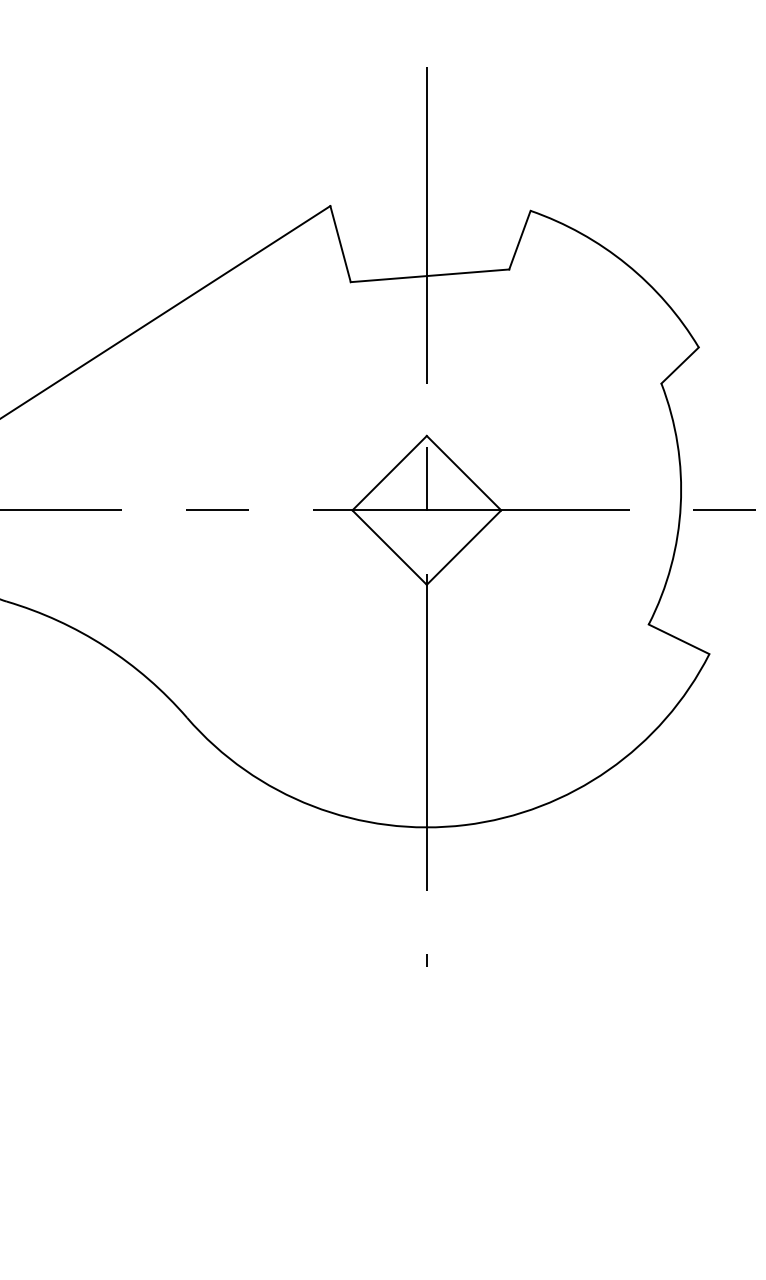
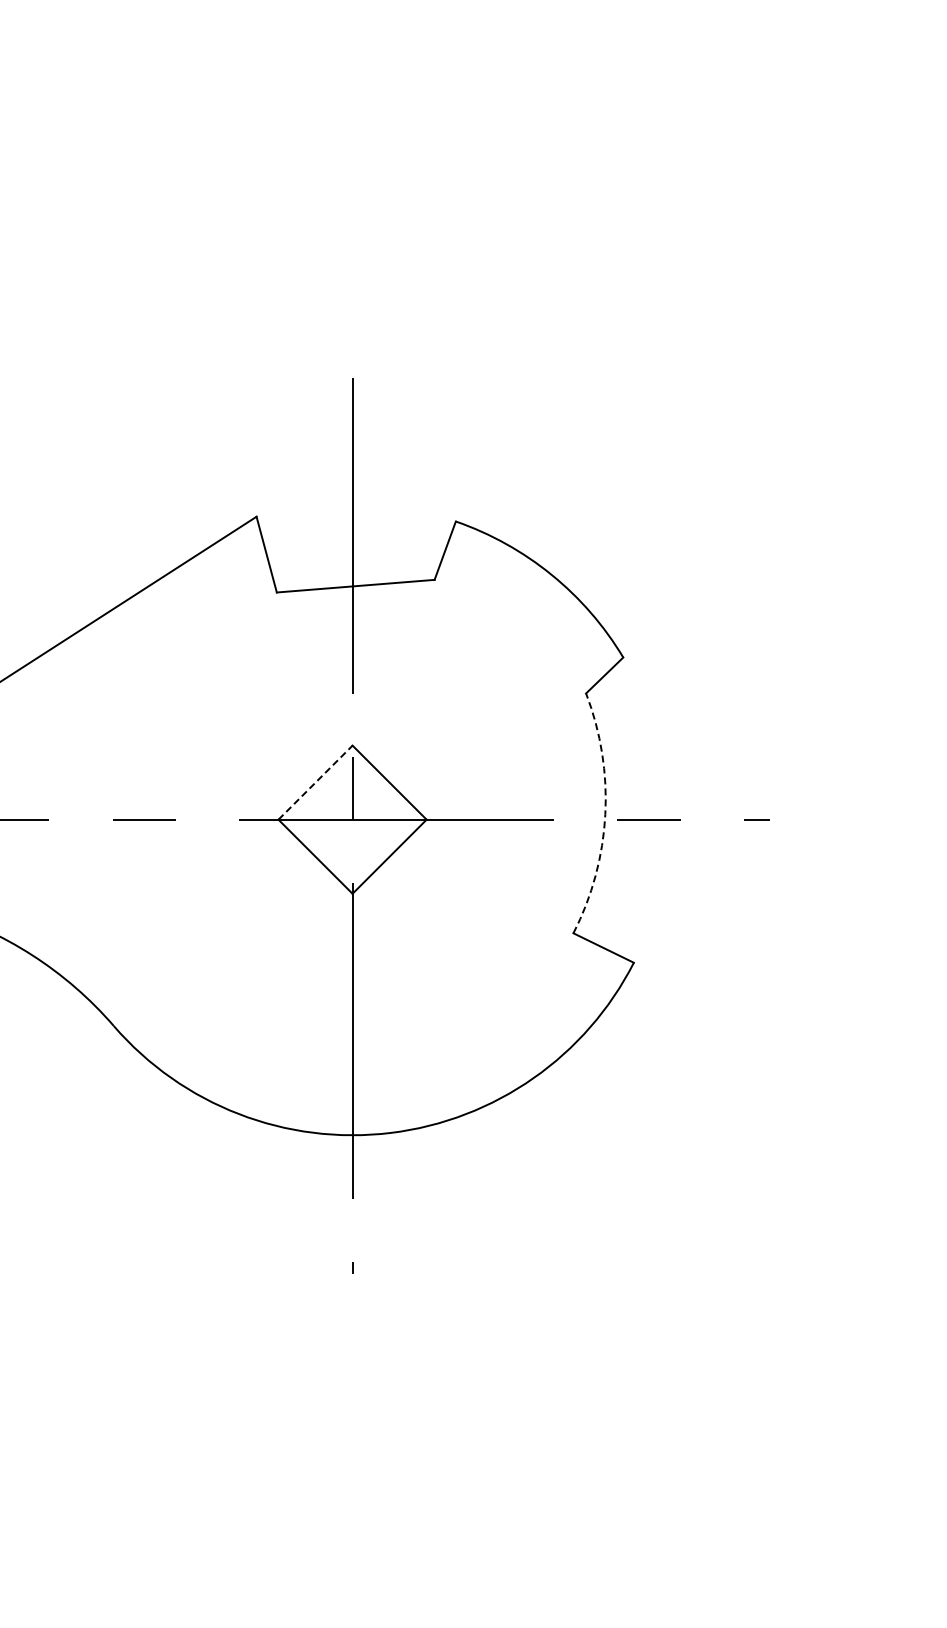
line: (389, 473) -> (315, 782), solid -> dashed
arc: (680, 505) -> (605, 814), solid -> dashed

